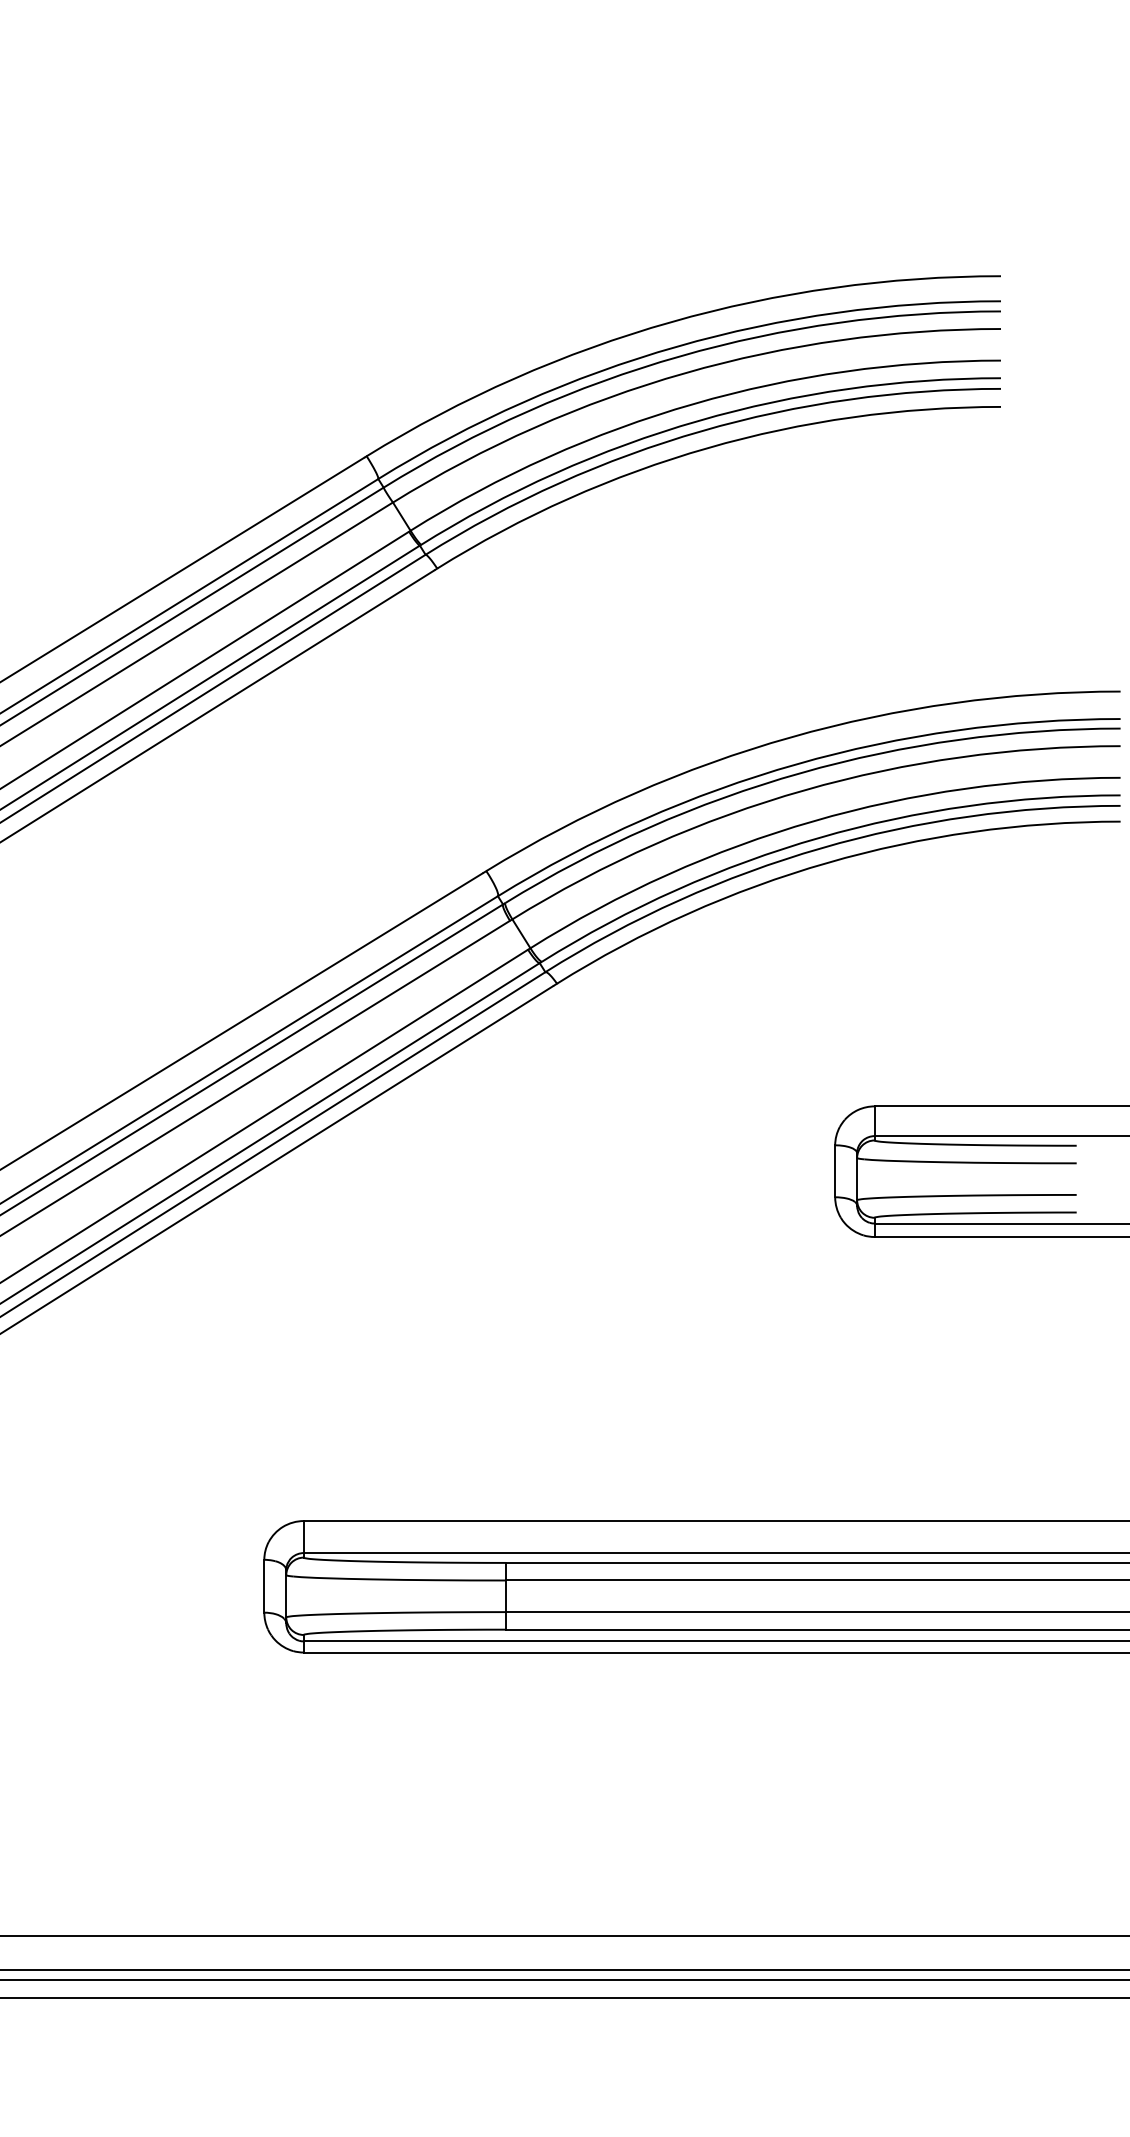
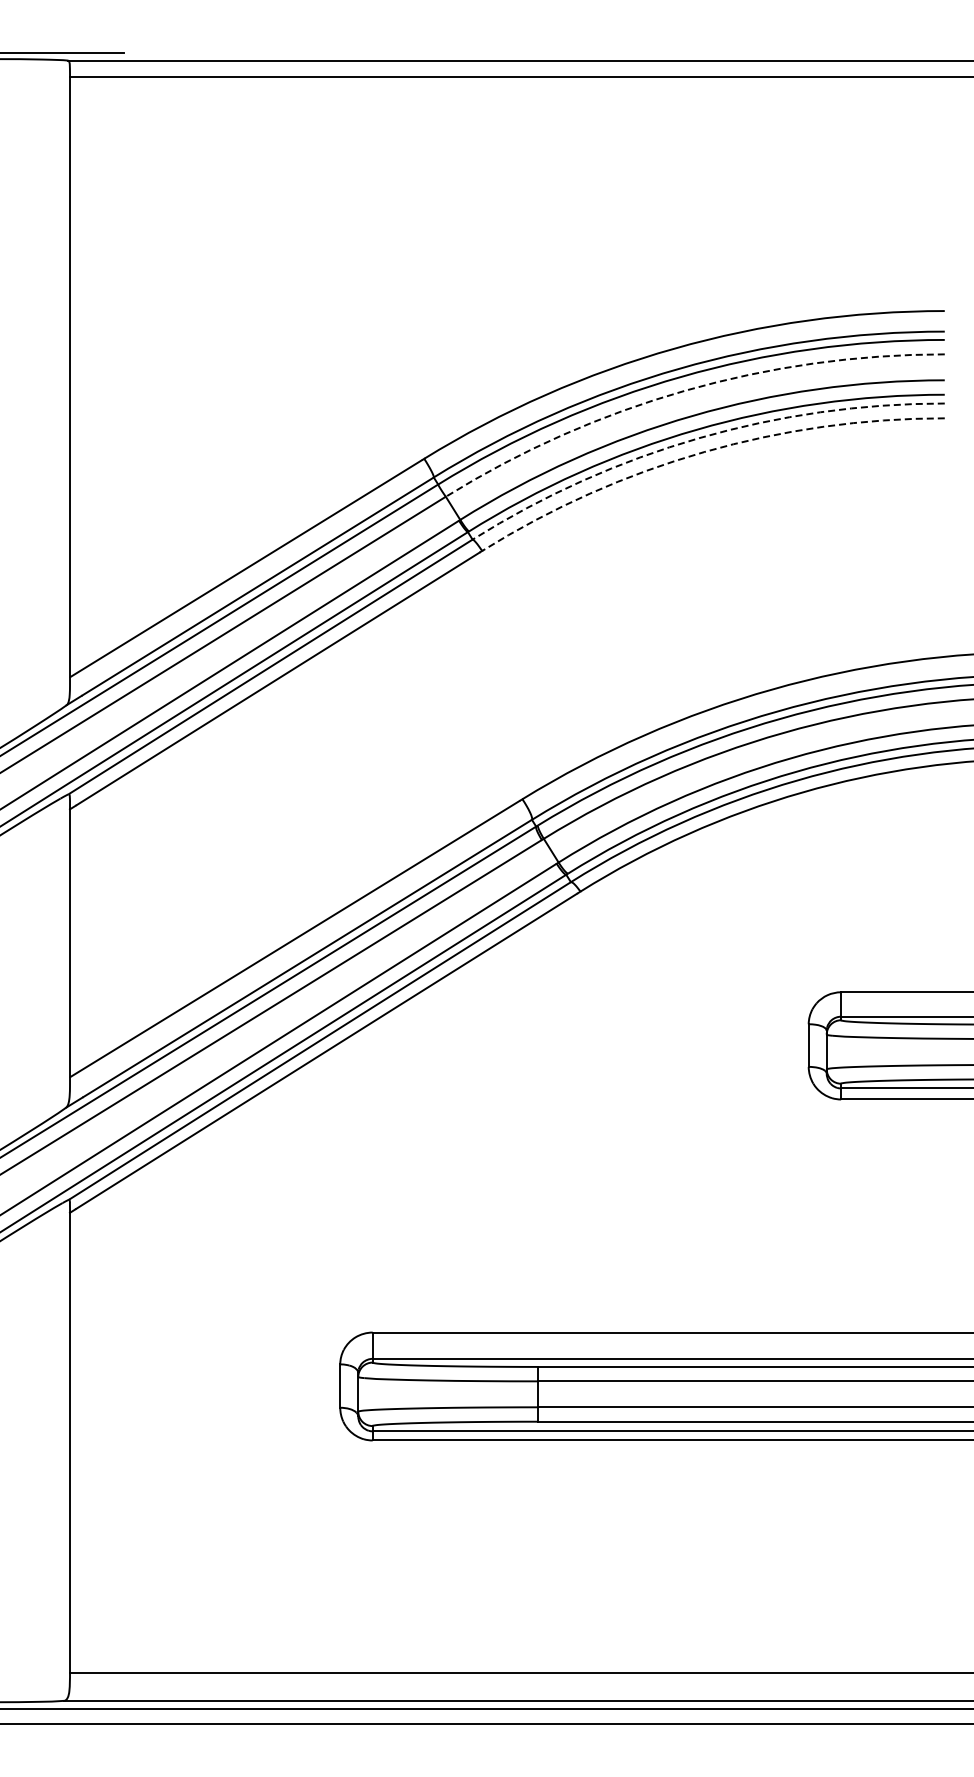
arc: (685, 373) -> (685, 390), solid -> dashed
arc: (702, 431) -> (699, 438), solid -> dashed
arc: (708, 448) -> (704, 452), solid -> dashed

